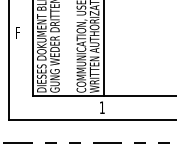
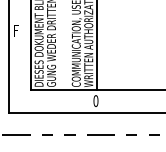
text: (101, 107) -> (95, 100), 1 -> 0

